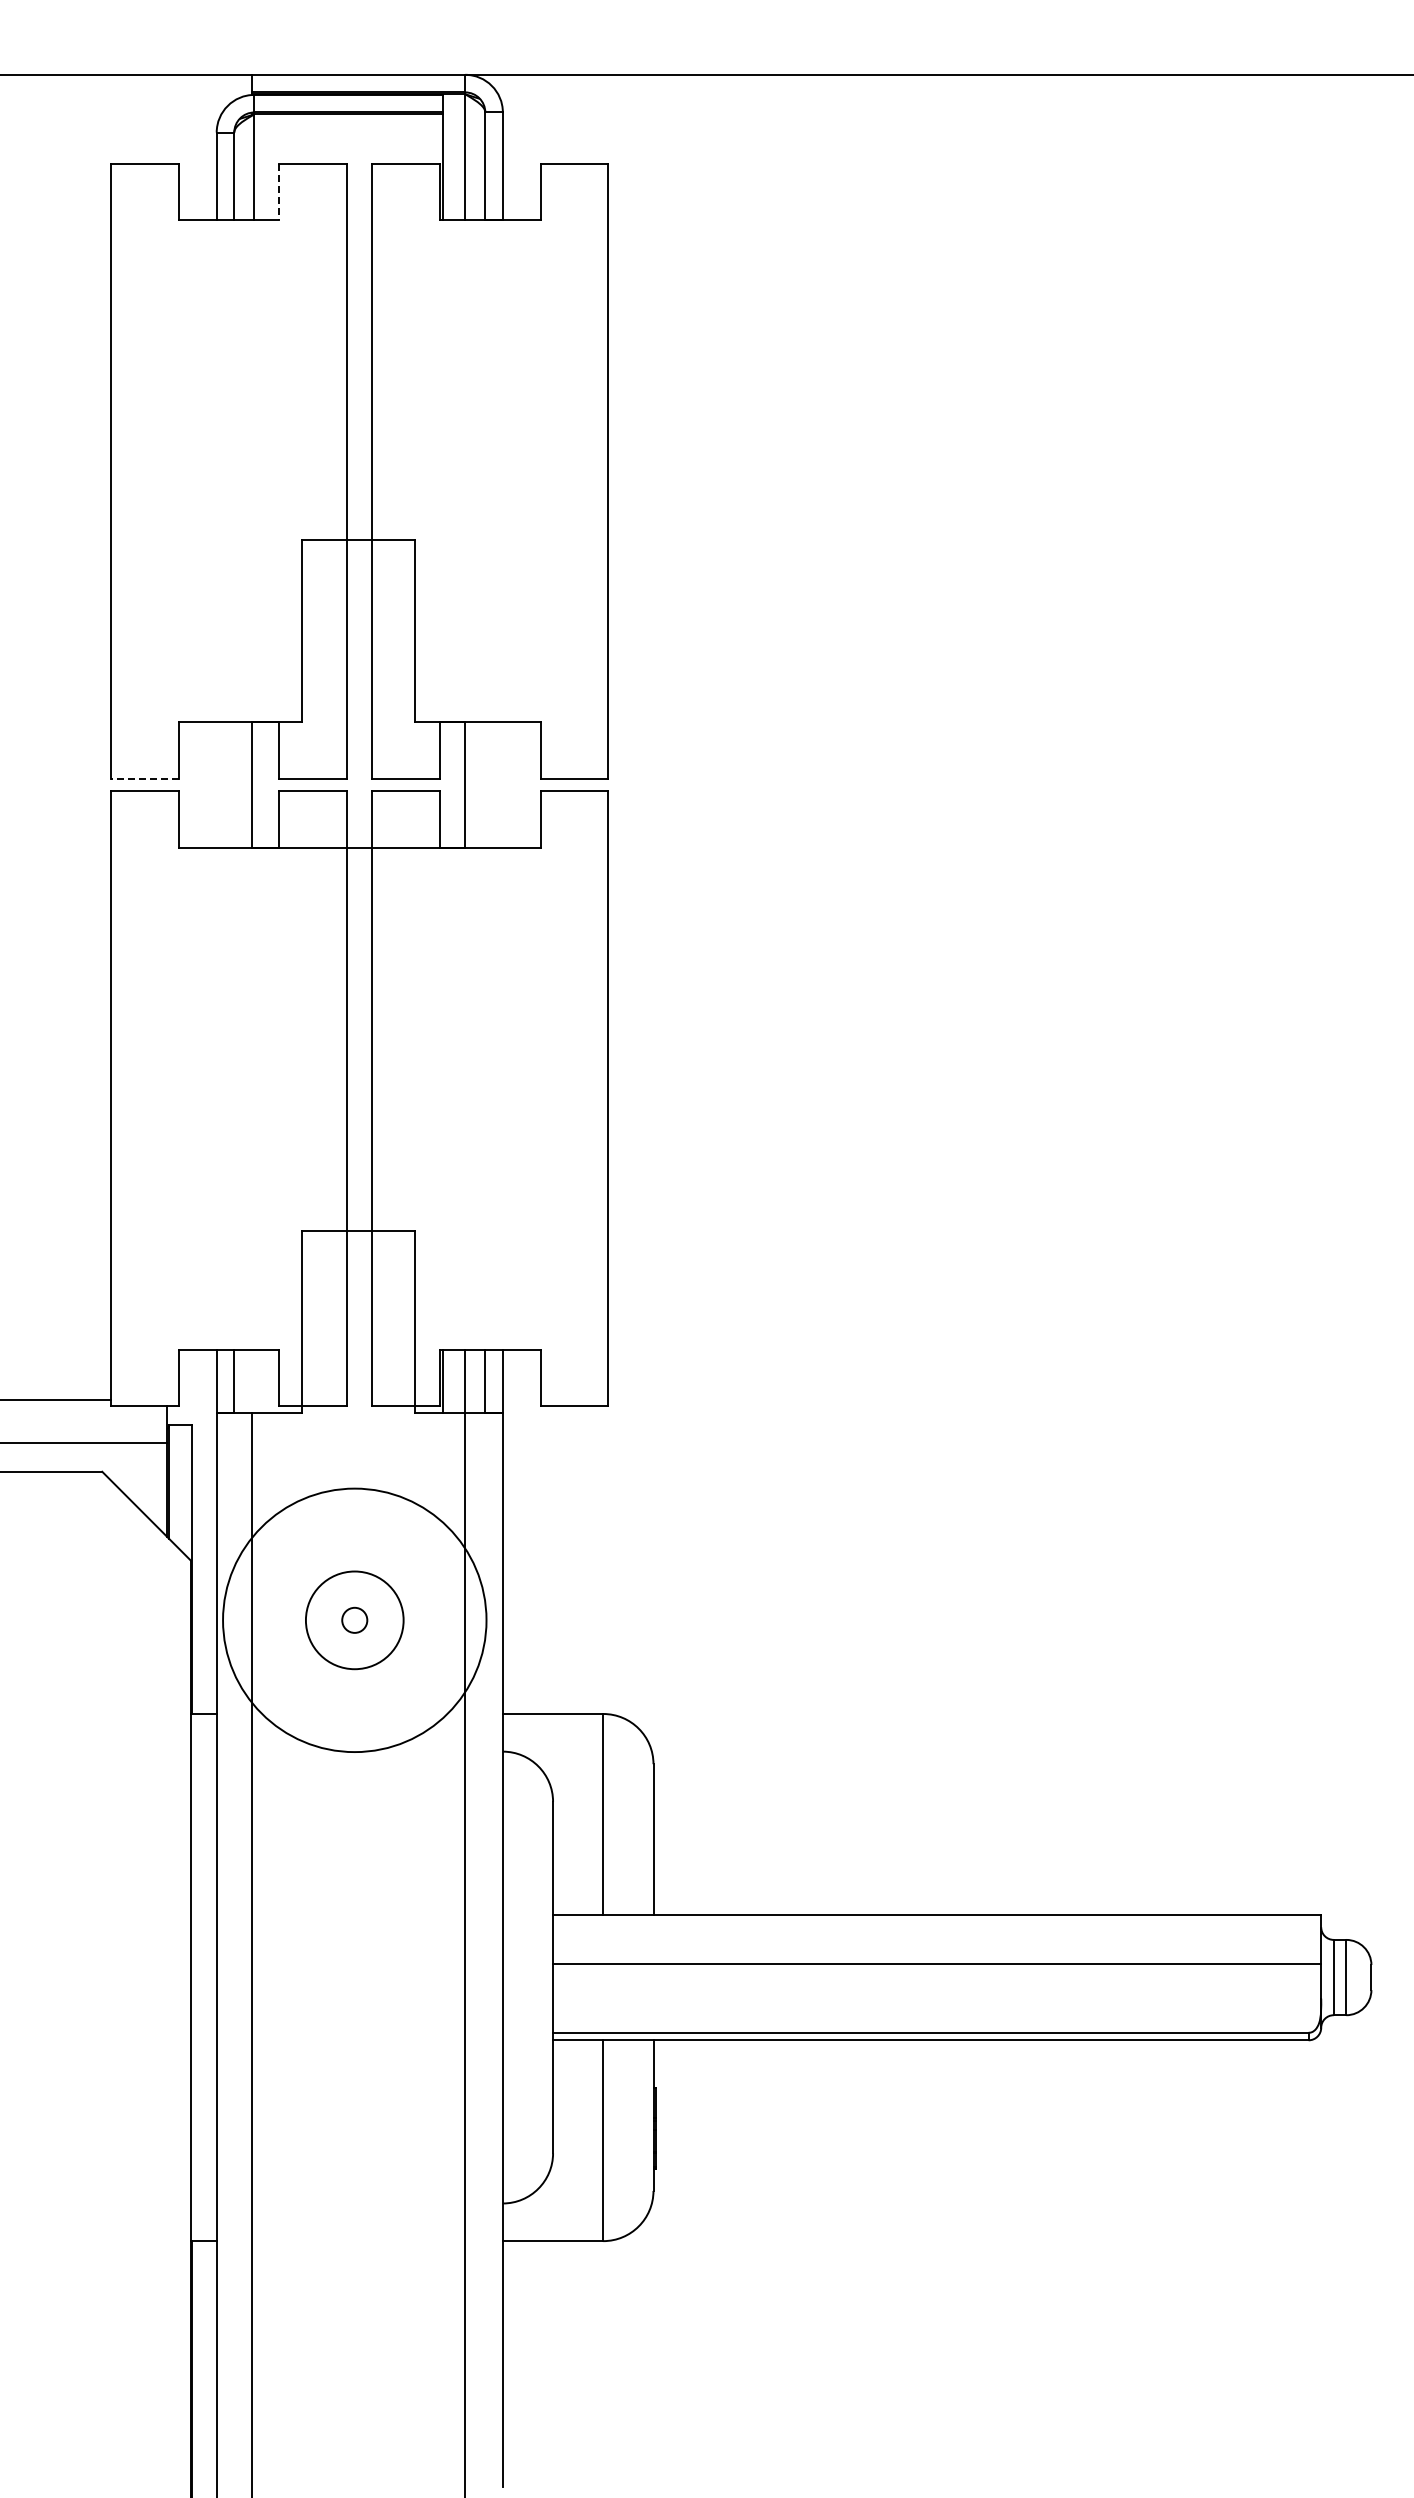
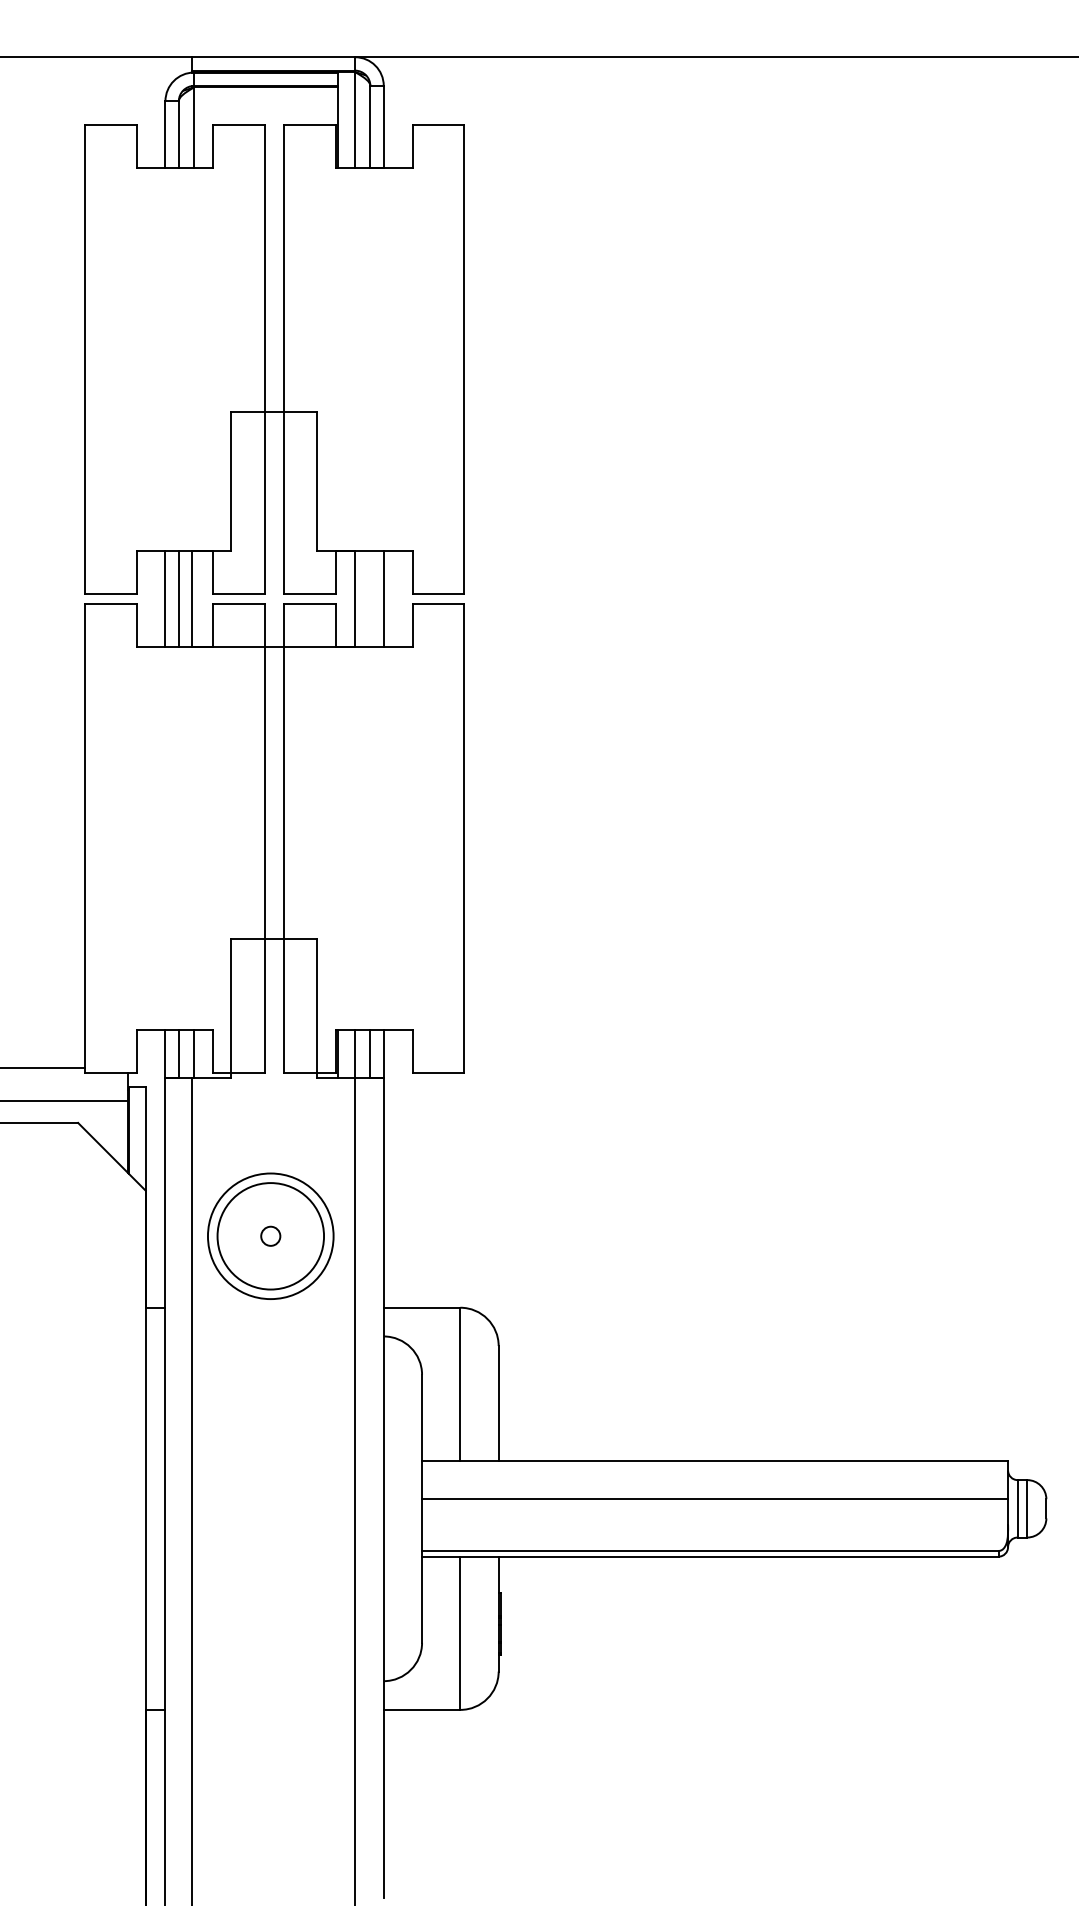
line: (279, 192) -> (213, 146), dashed -> solid
line: (145, 778) -> (111, 594), dashed -> solid
line: (216, 784) -> (165, 598), added
line: (234, 784) -> (179, 598), added
line: (502, 784) -> (383, 598), added
line: (254, 1381) -> (194, 1054), added
circle: (354, 1620) -> (270, 1236), size x0.62
circle: (354, 1620) -> (270, 1236), size x1.43

